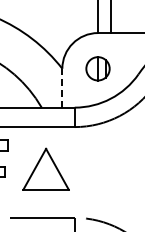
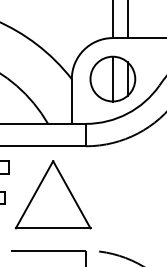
part: (97, 68) -> (112, 78), size x1.67
line: (62, 87) -> (71, 100), dashed -> solid
part: (45, 169) -> (52, 195), size x1.43

